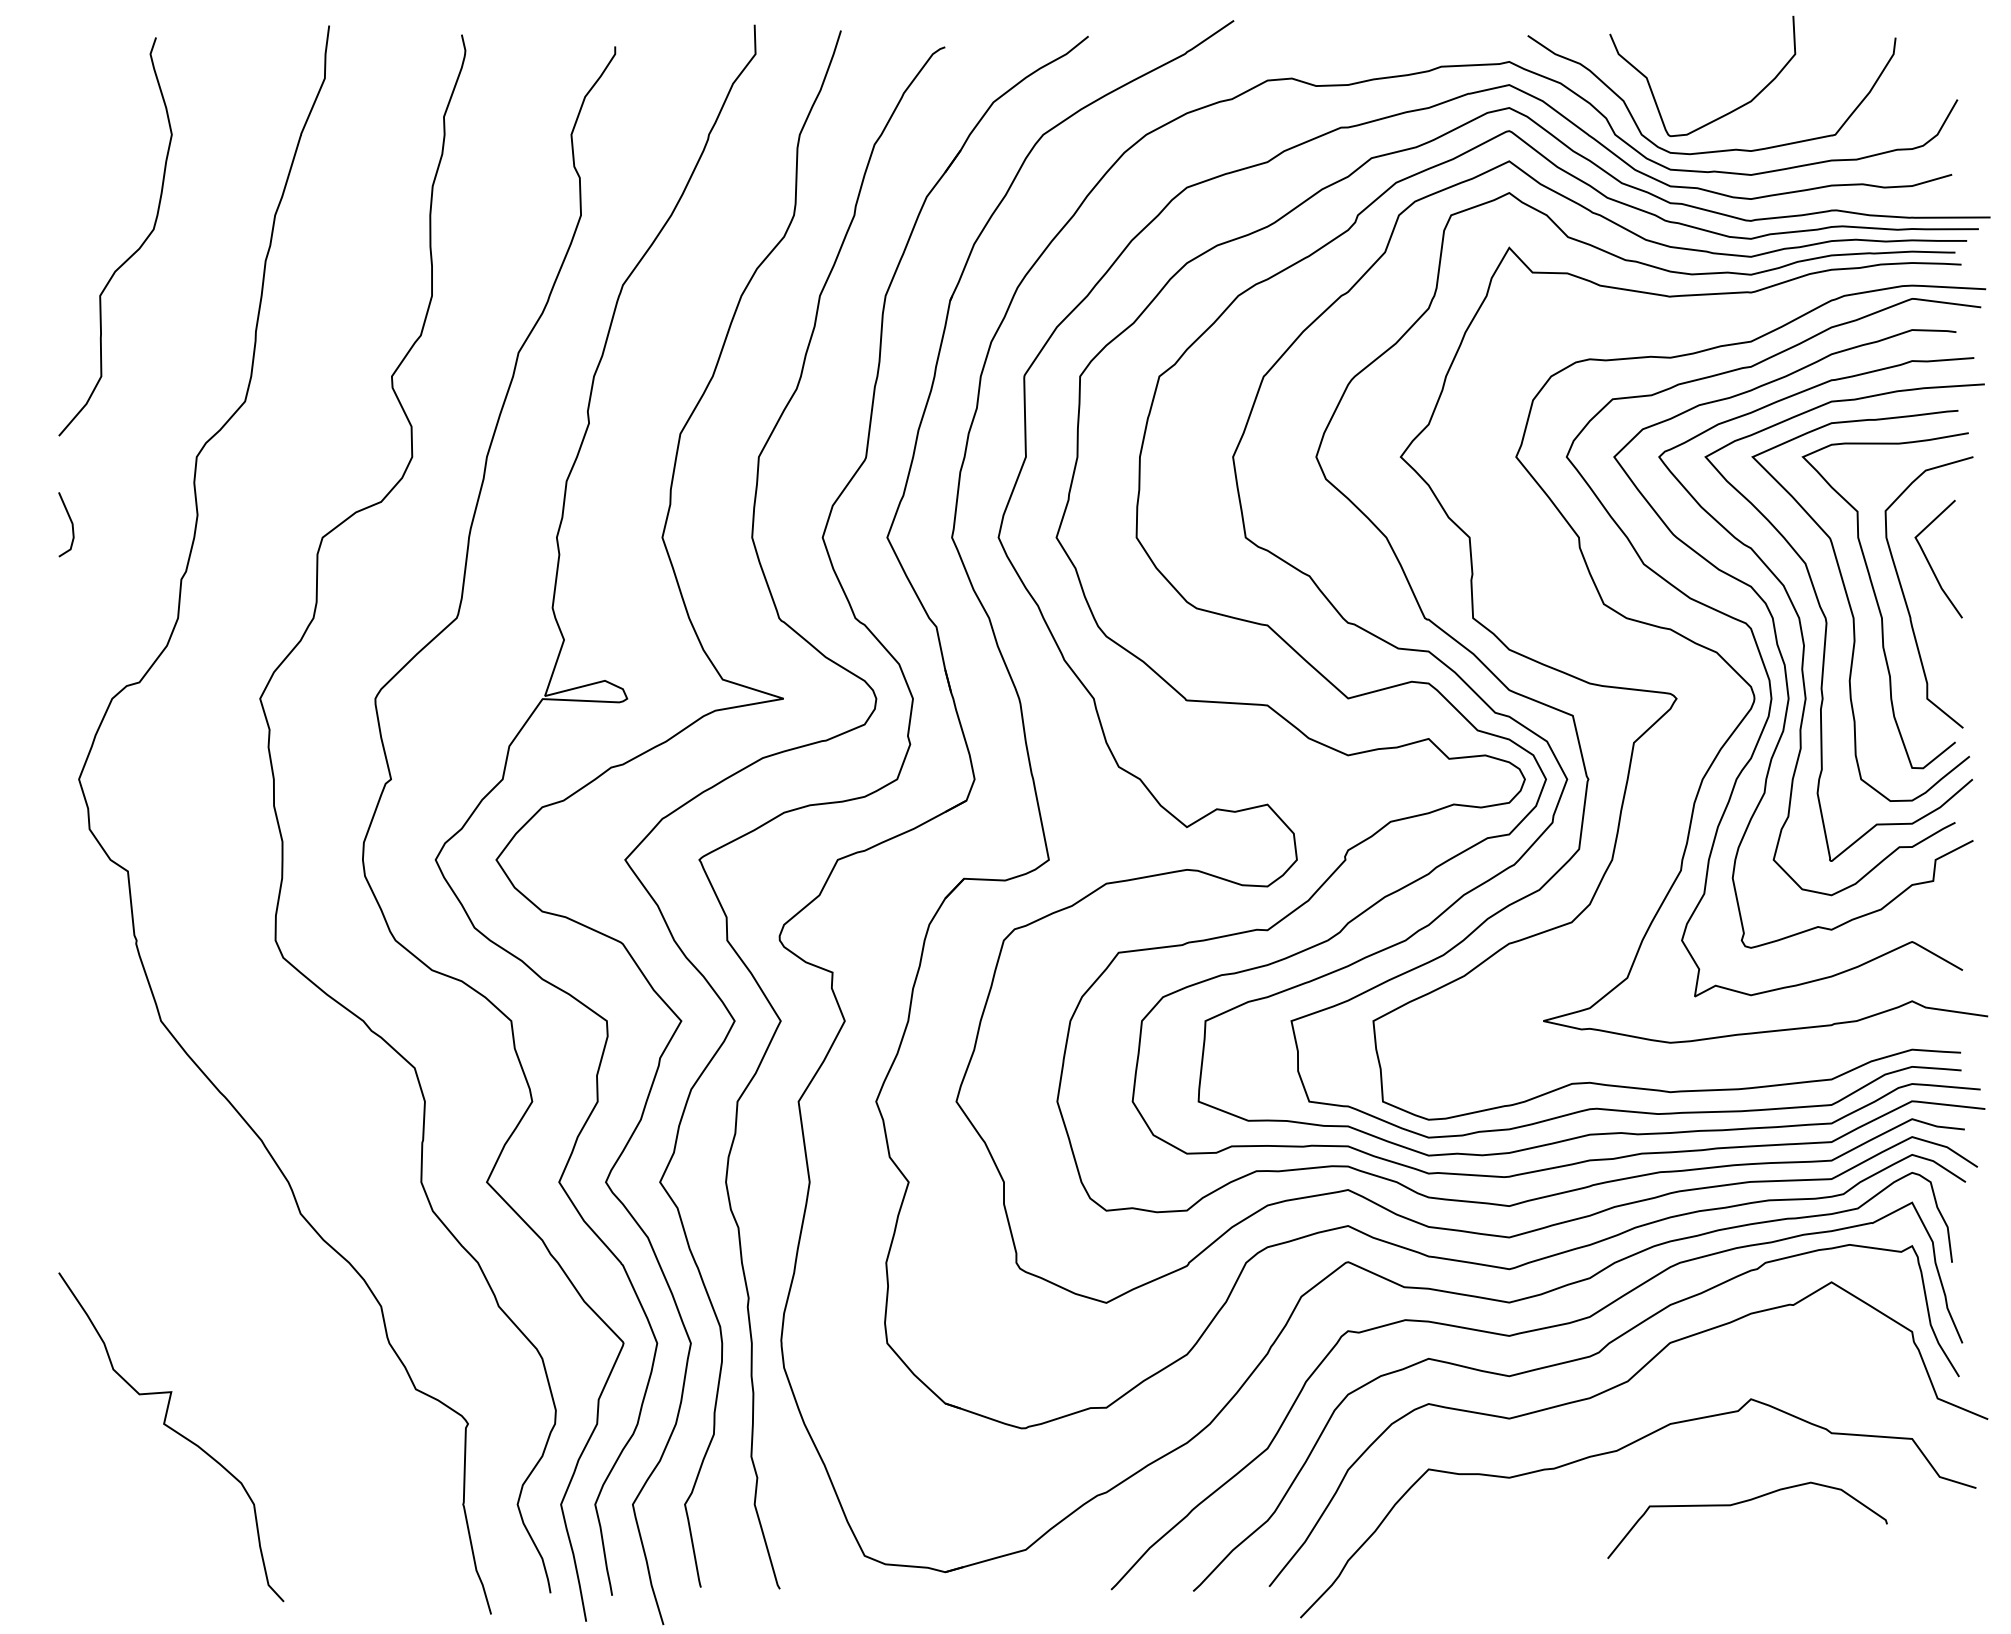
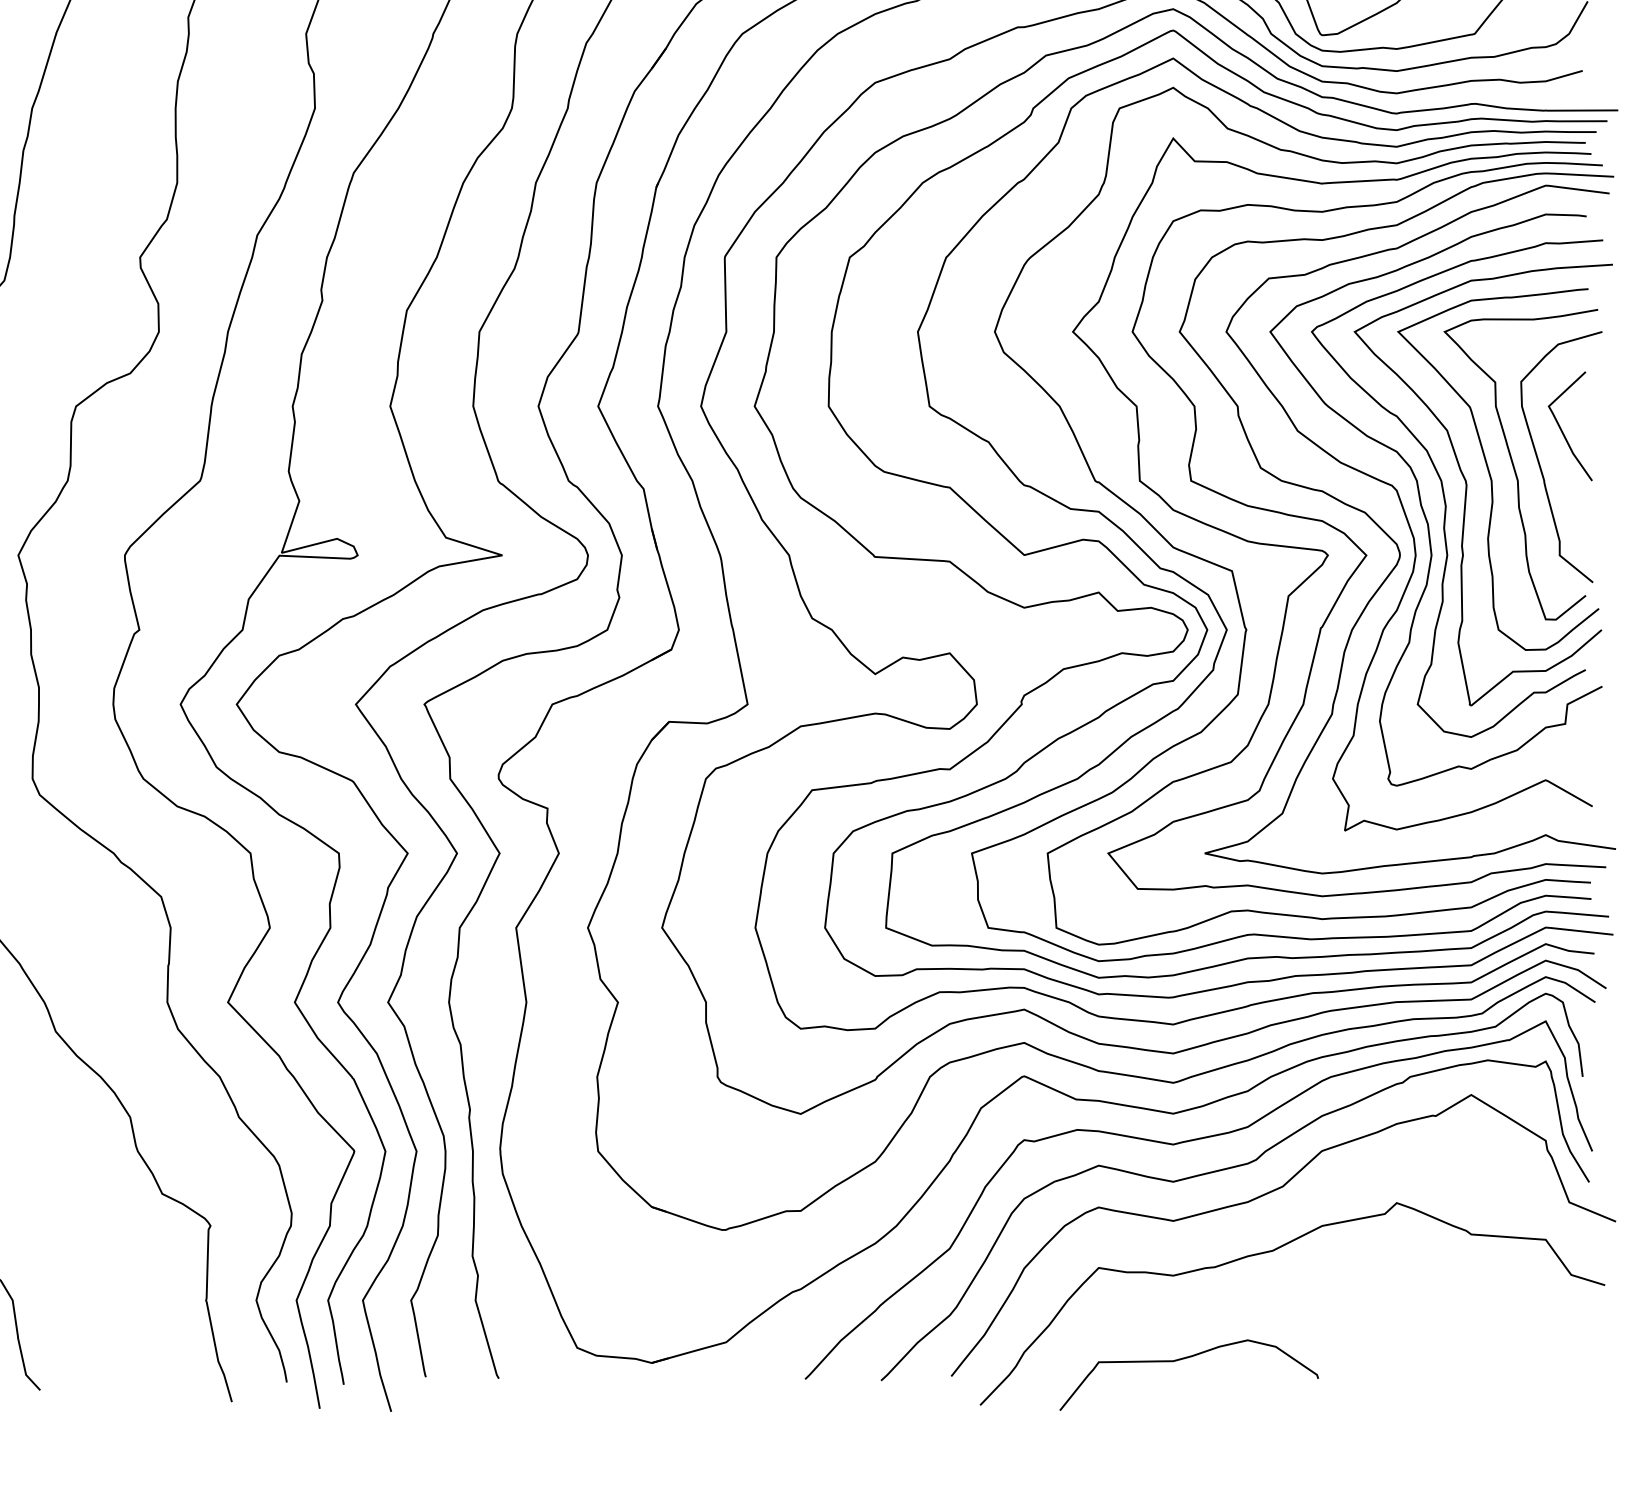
curve: (1699, 678) -> (1349, 536), added
curve: (1741, 1503) -> (1183, 1359), moved

